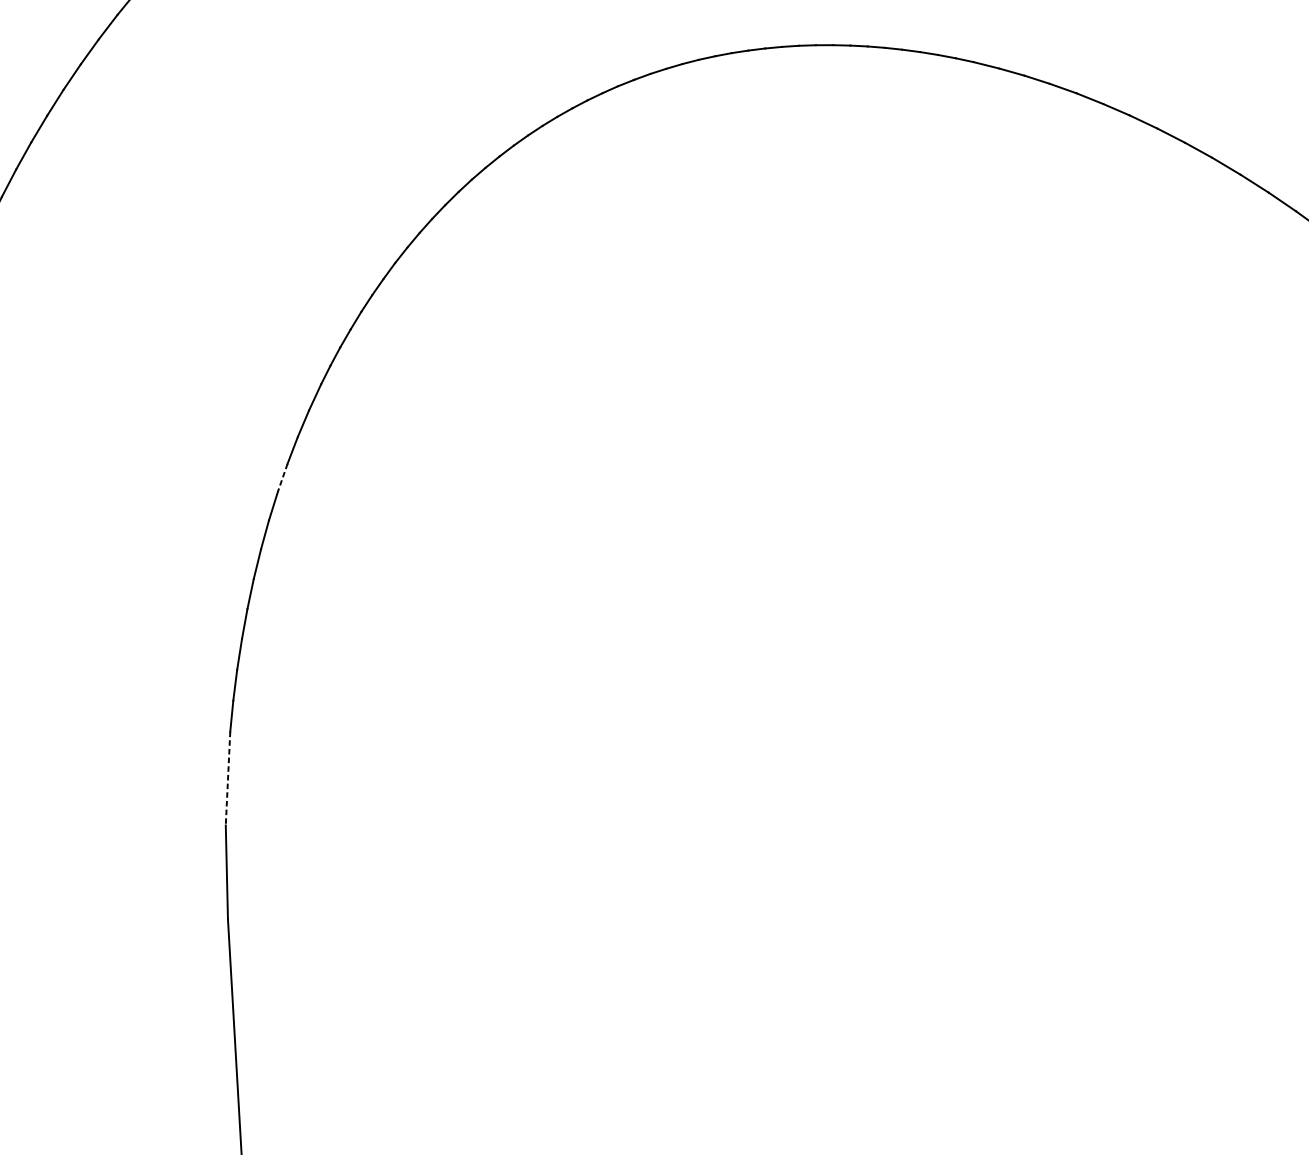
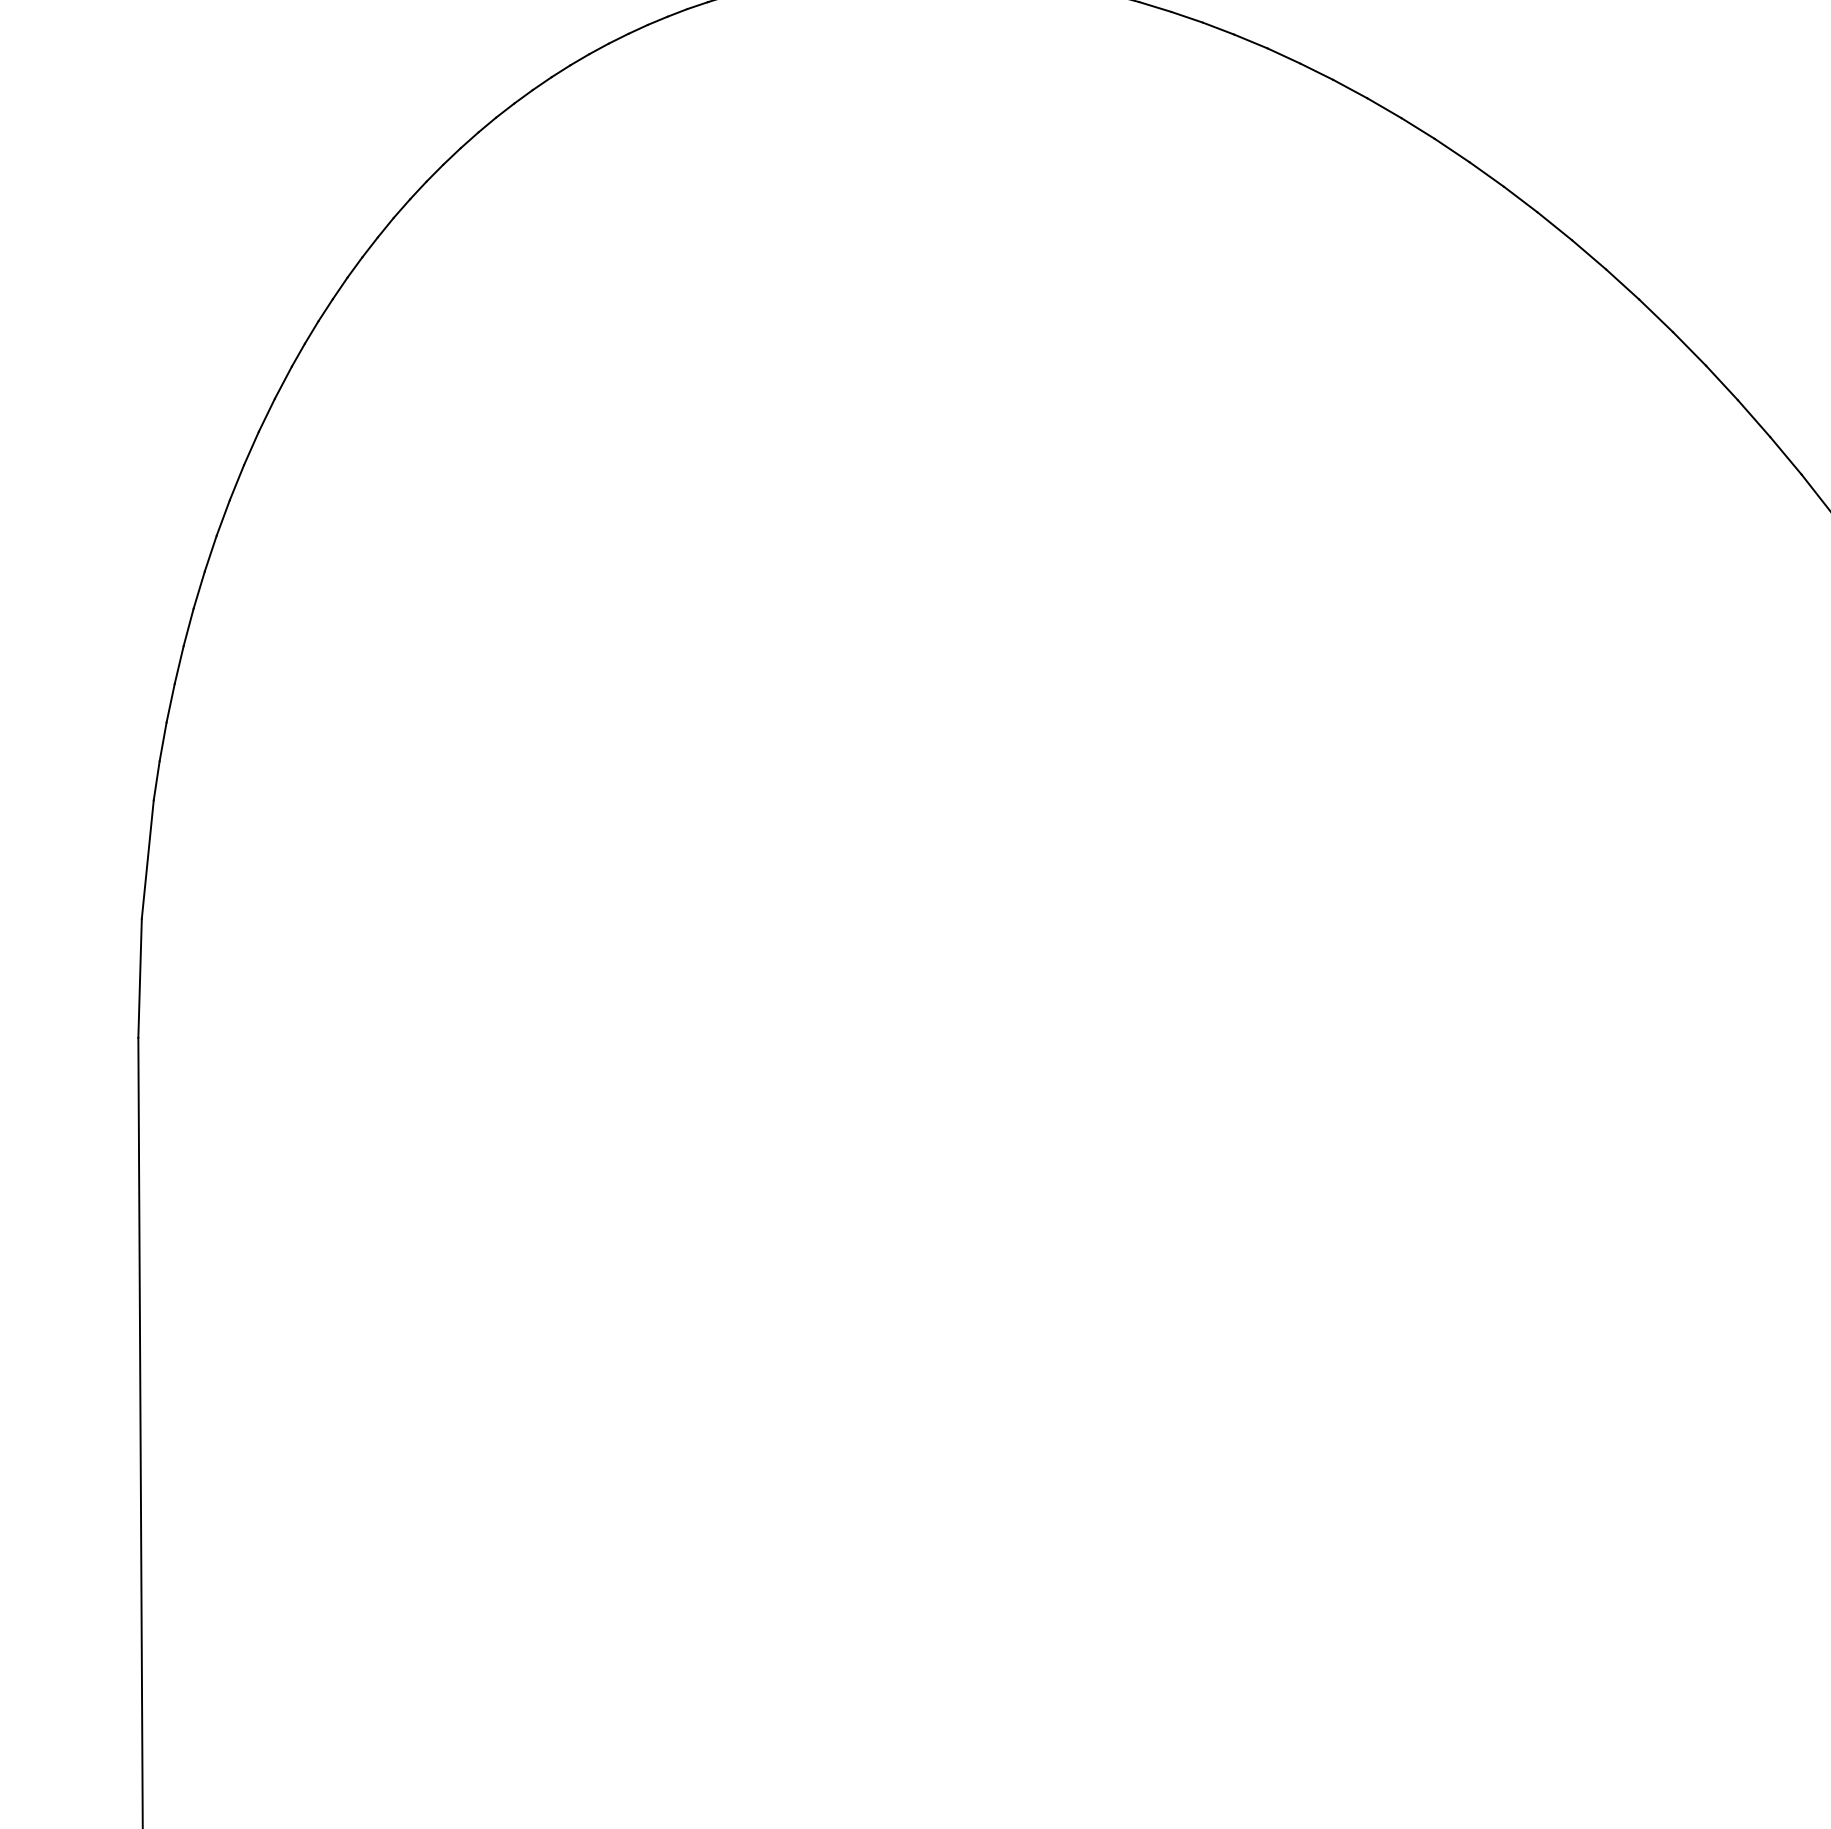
line: (282, 477) -> (236, 482), dashed -> solid
line: (227, 778) -> (147, 859), dashed -> solid

